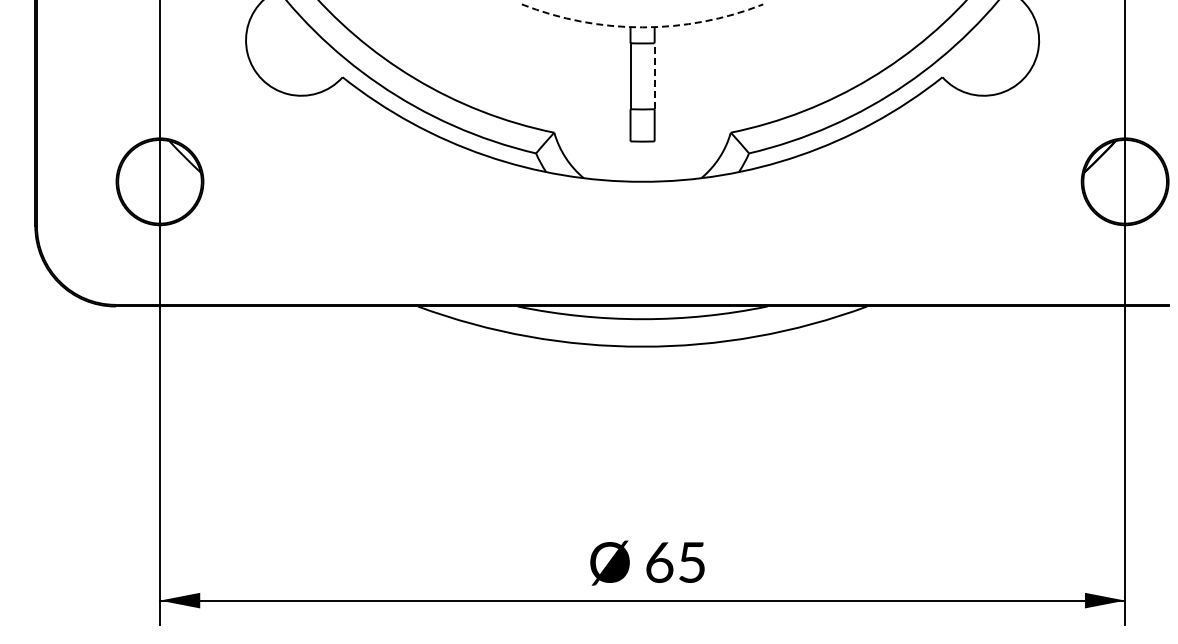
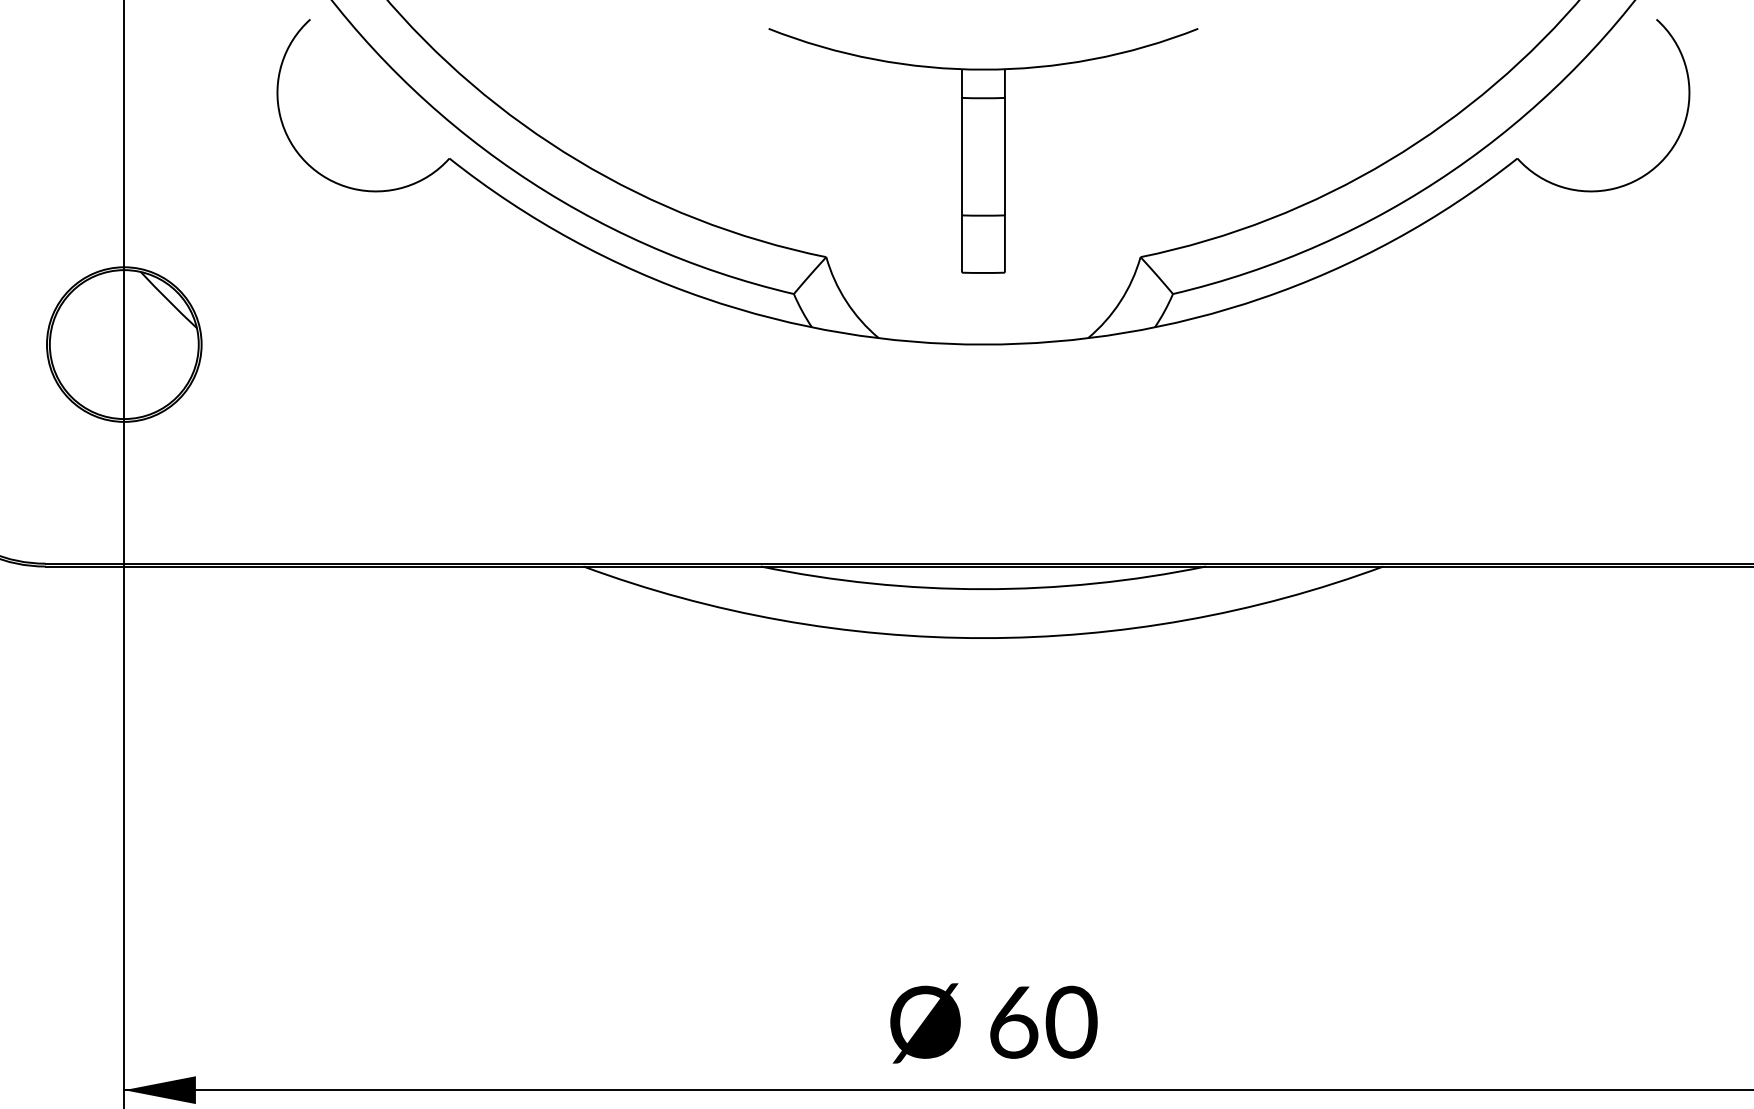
arc: (642, 27) -> (983, 69), dashed -> solid
line: (654, 76) -> (1004, 157), dashed -> solid
text: (691, 562) -> (1070, 1022), 65 -> 60

